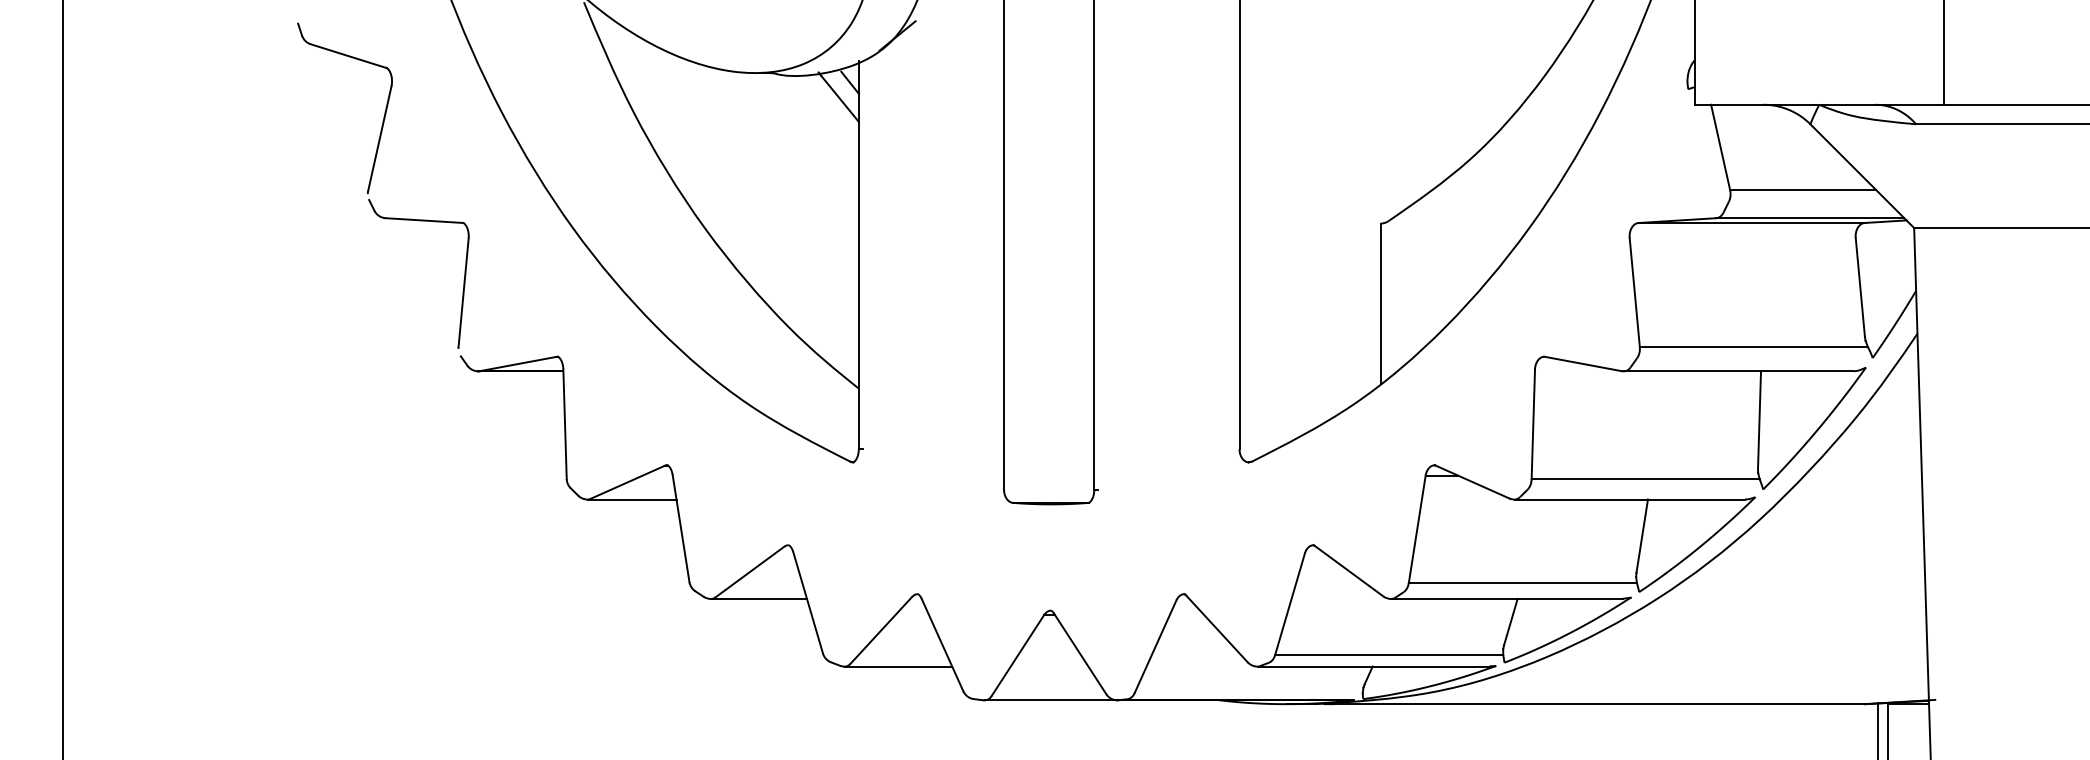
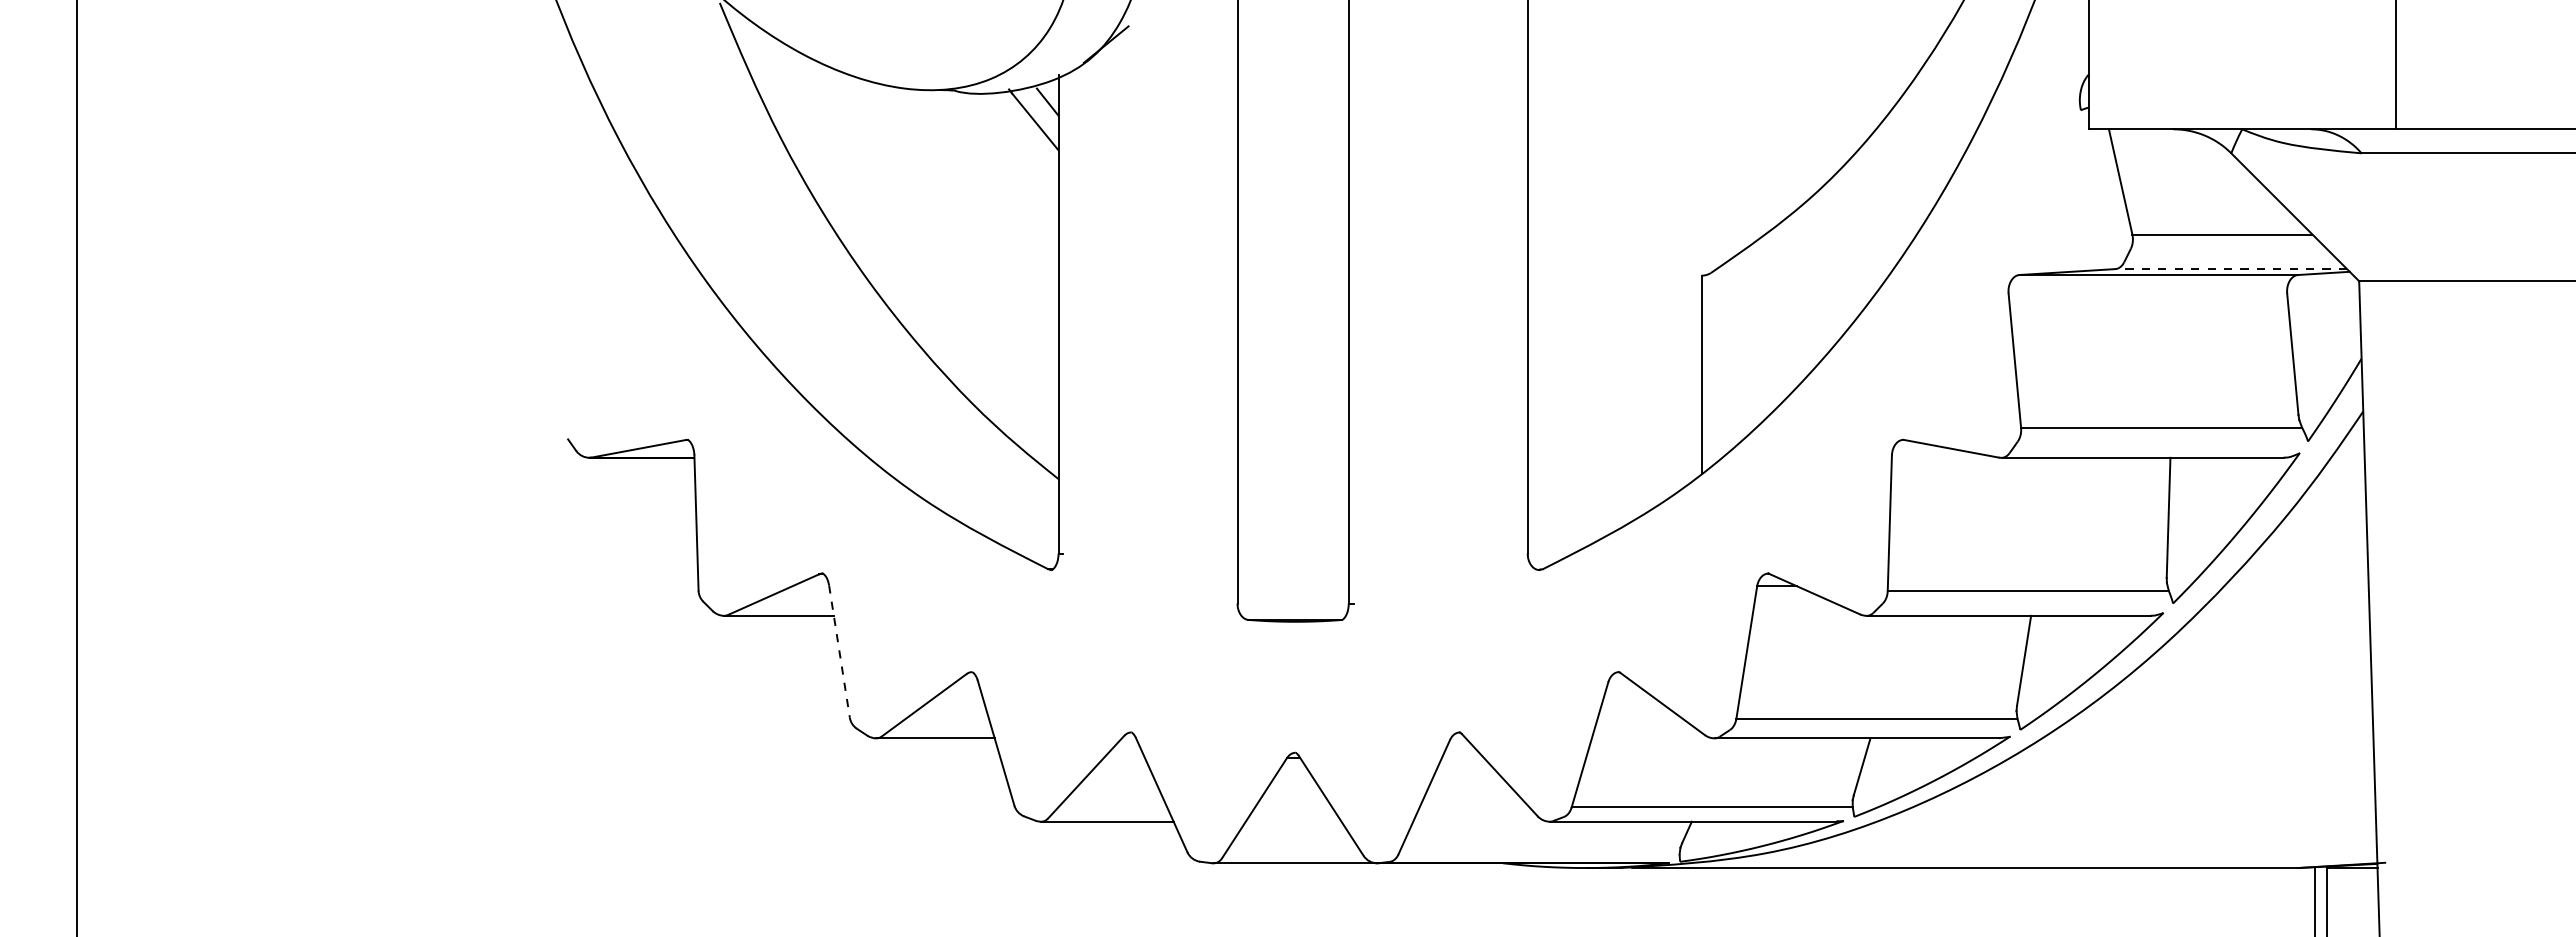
part: (371, 182) -> (457, 224), removed
line: (1810, 218) -> (2231, 269), solid -> dashed
line: (681, 528) -> (839, 651), solid -> dashed

